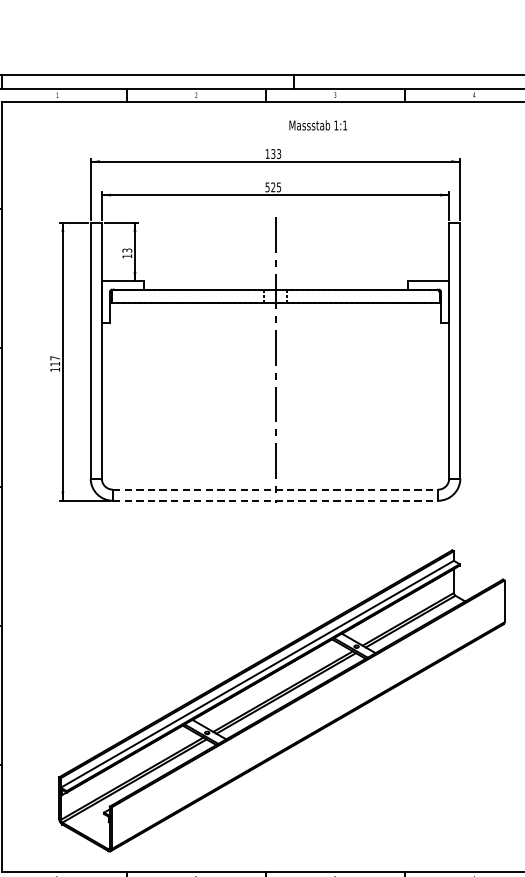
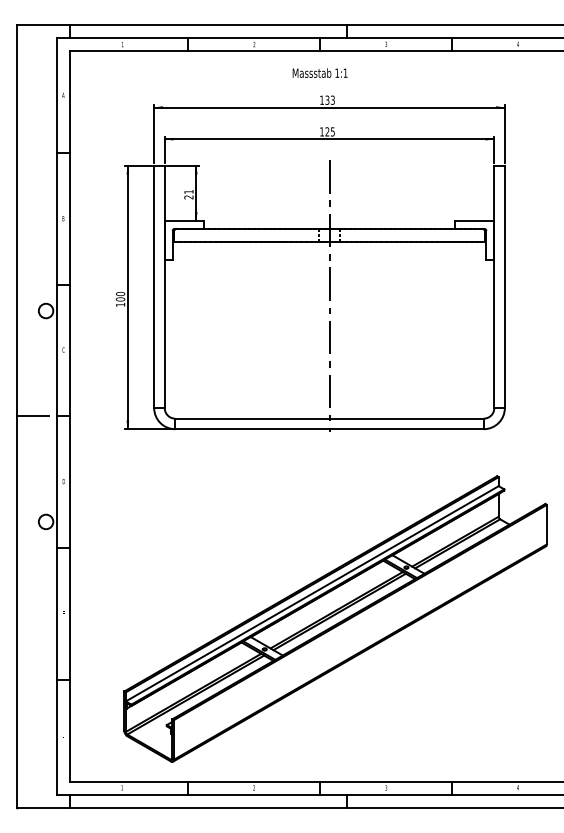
text: (317, 124) -> (319, 72), moved
text: (267, 186) -> (321, 131), 525 -> 125
text: (126, 253) -> (188, 194), 13 -> 21
text: (55, 360) -> (120, 296), 117 -> 100
line: (276, 489) -> (330, 418), dashed -> solid
line: (276, 501) -> (330, 429), dashed -> solid

